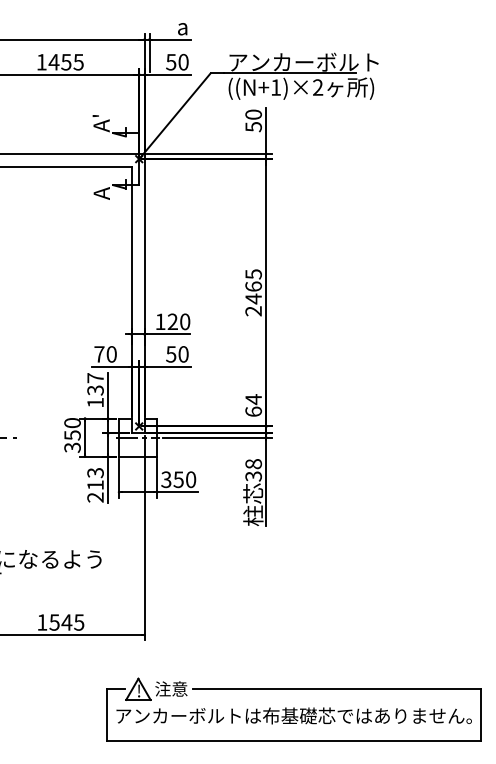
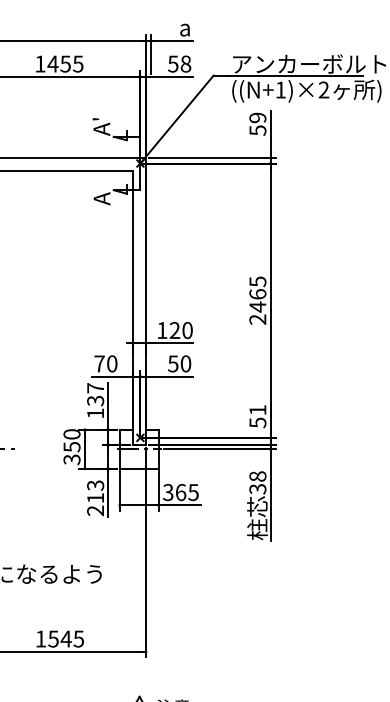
text: (183, 62) -> (185, 64), 50 -> 58
text: (253, 114) -> (257, 117), 50 -> 59
text: (253, 405) -> (257, 416), 64 -> 51
text: (184, 479) -> (186, 492), 350 -> 365

